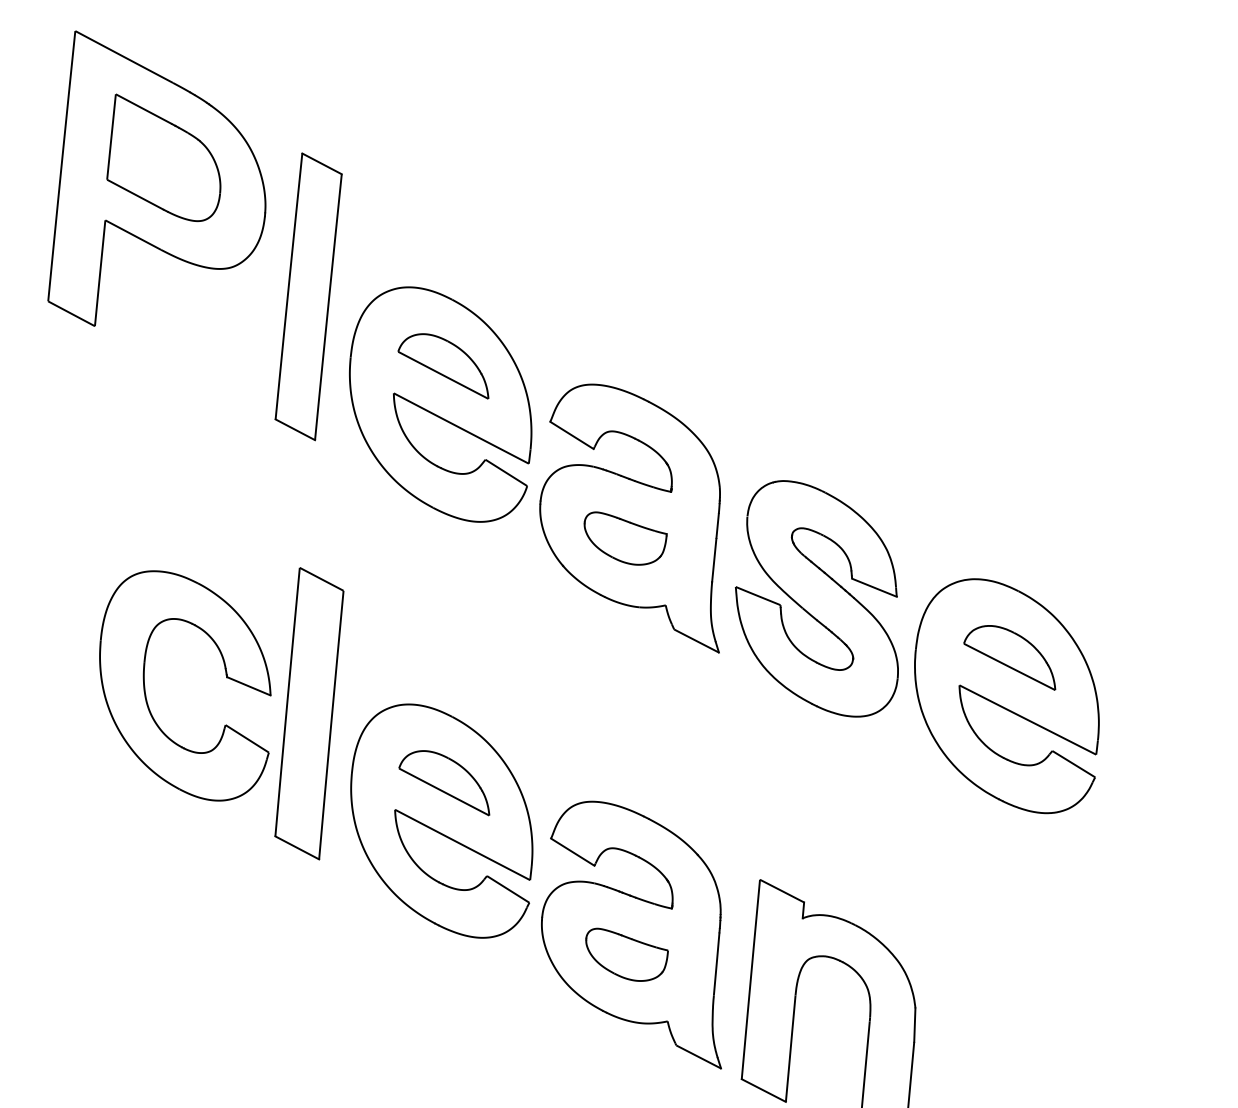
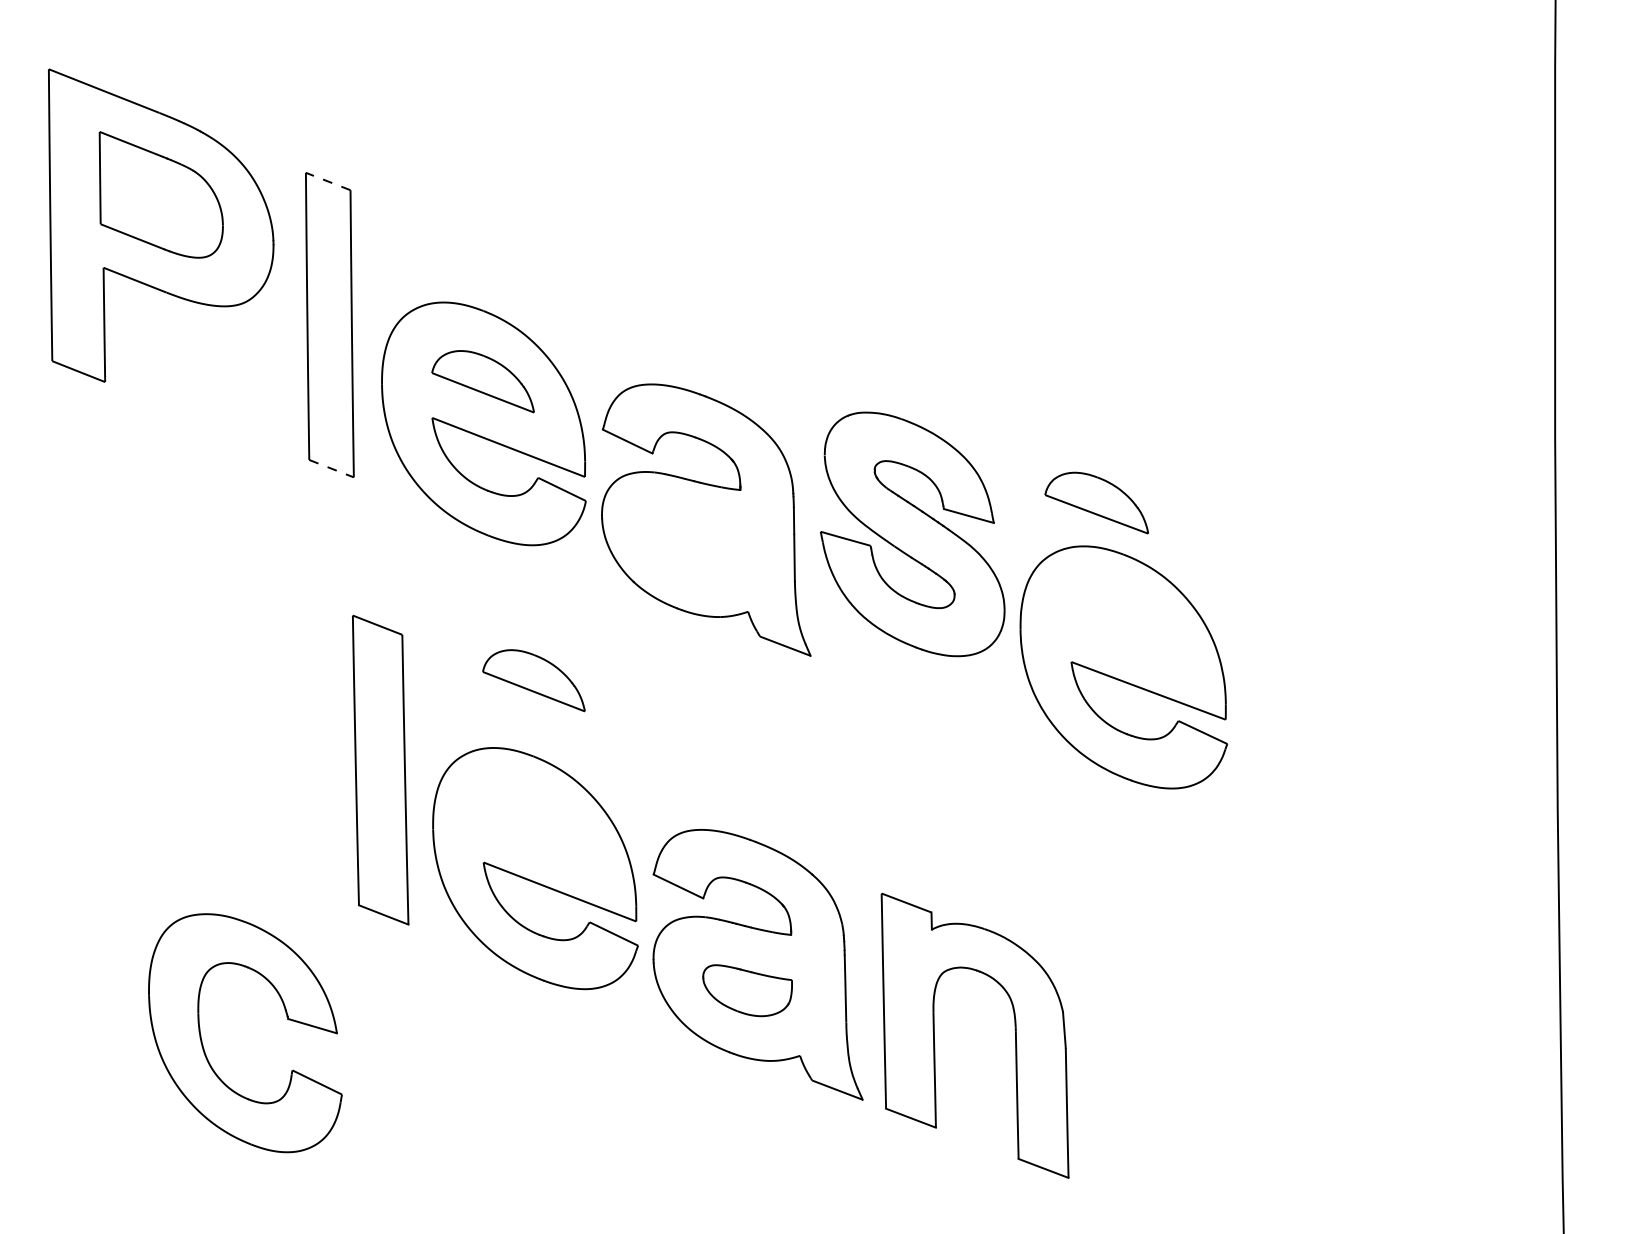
line: (322, 163) -> (328, 181), solid -> dashed
line: (295, 429) -> (331, 468), solid -> dashed
part: (623, 538) -> (695, 545), removed
part: (820, 599) -> (912, 534), moved
part: (1010, 655) -> (1096, 502), moved
part: (146, 691) -> (203, 1044), moved
part: (444, 781) -> (533, 680), moved

